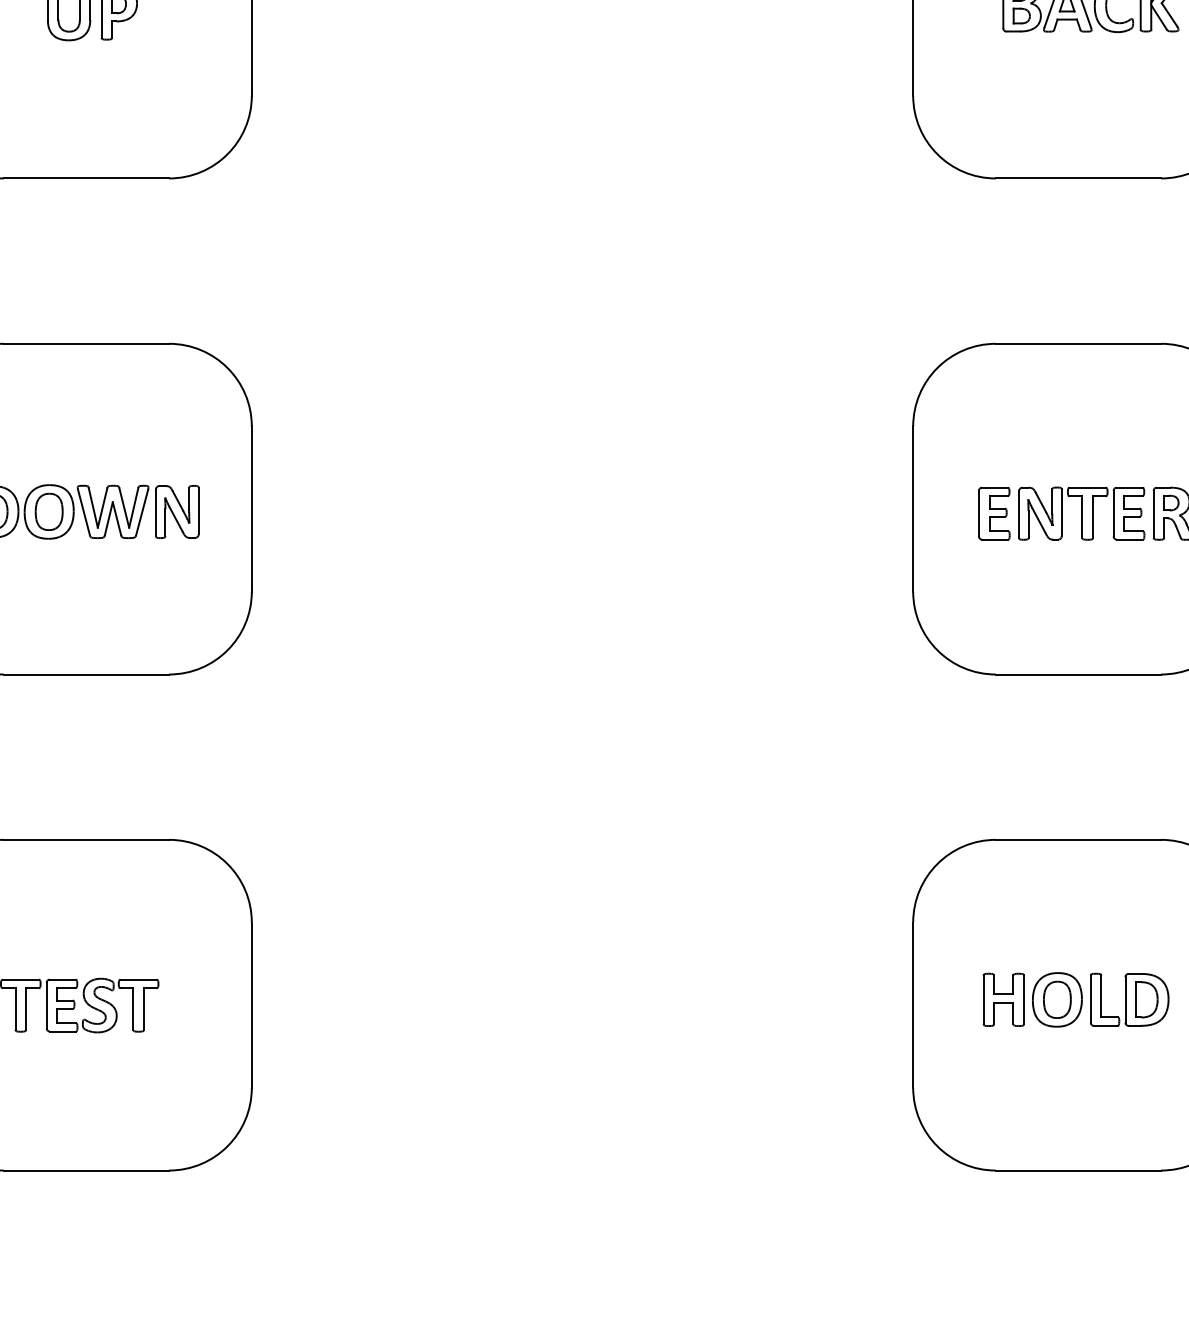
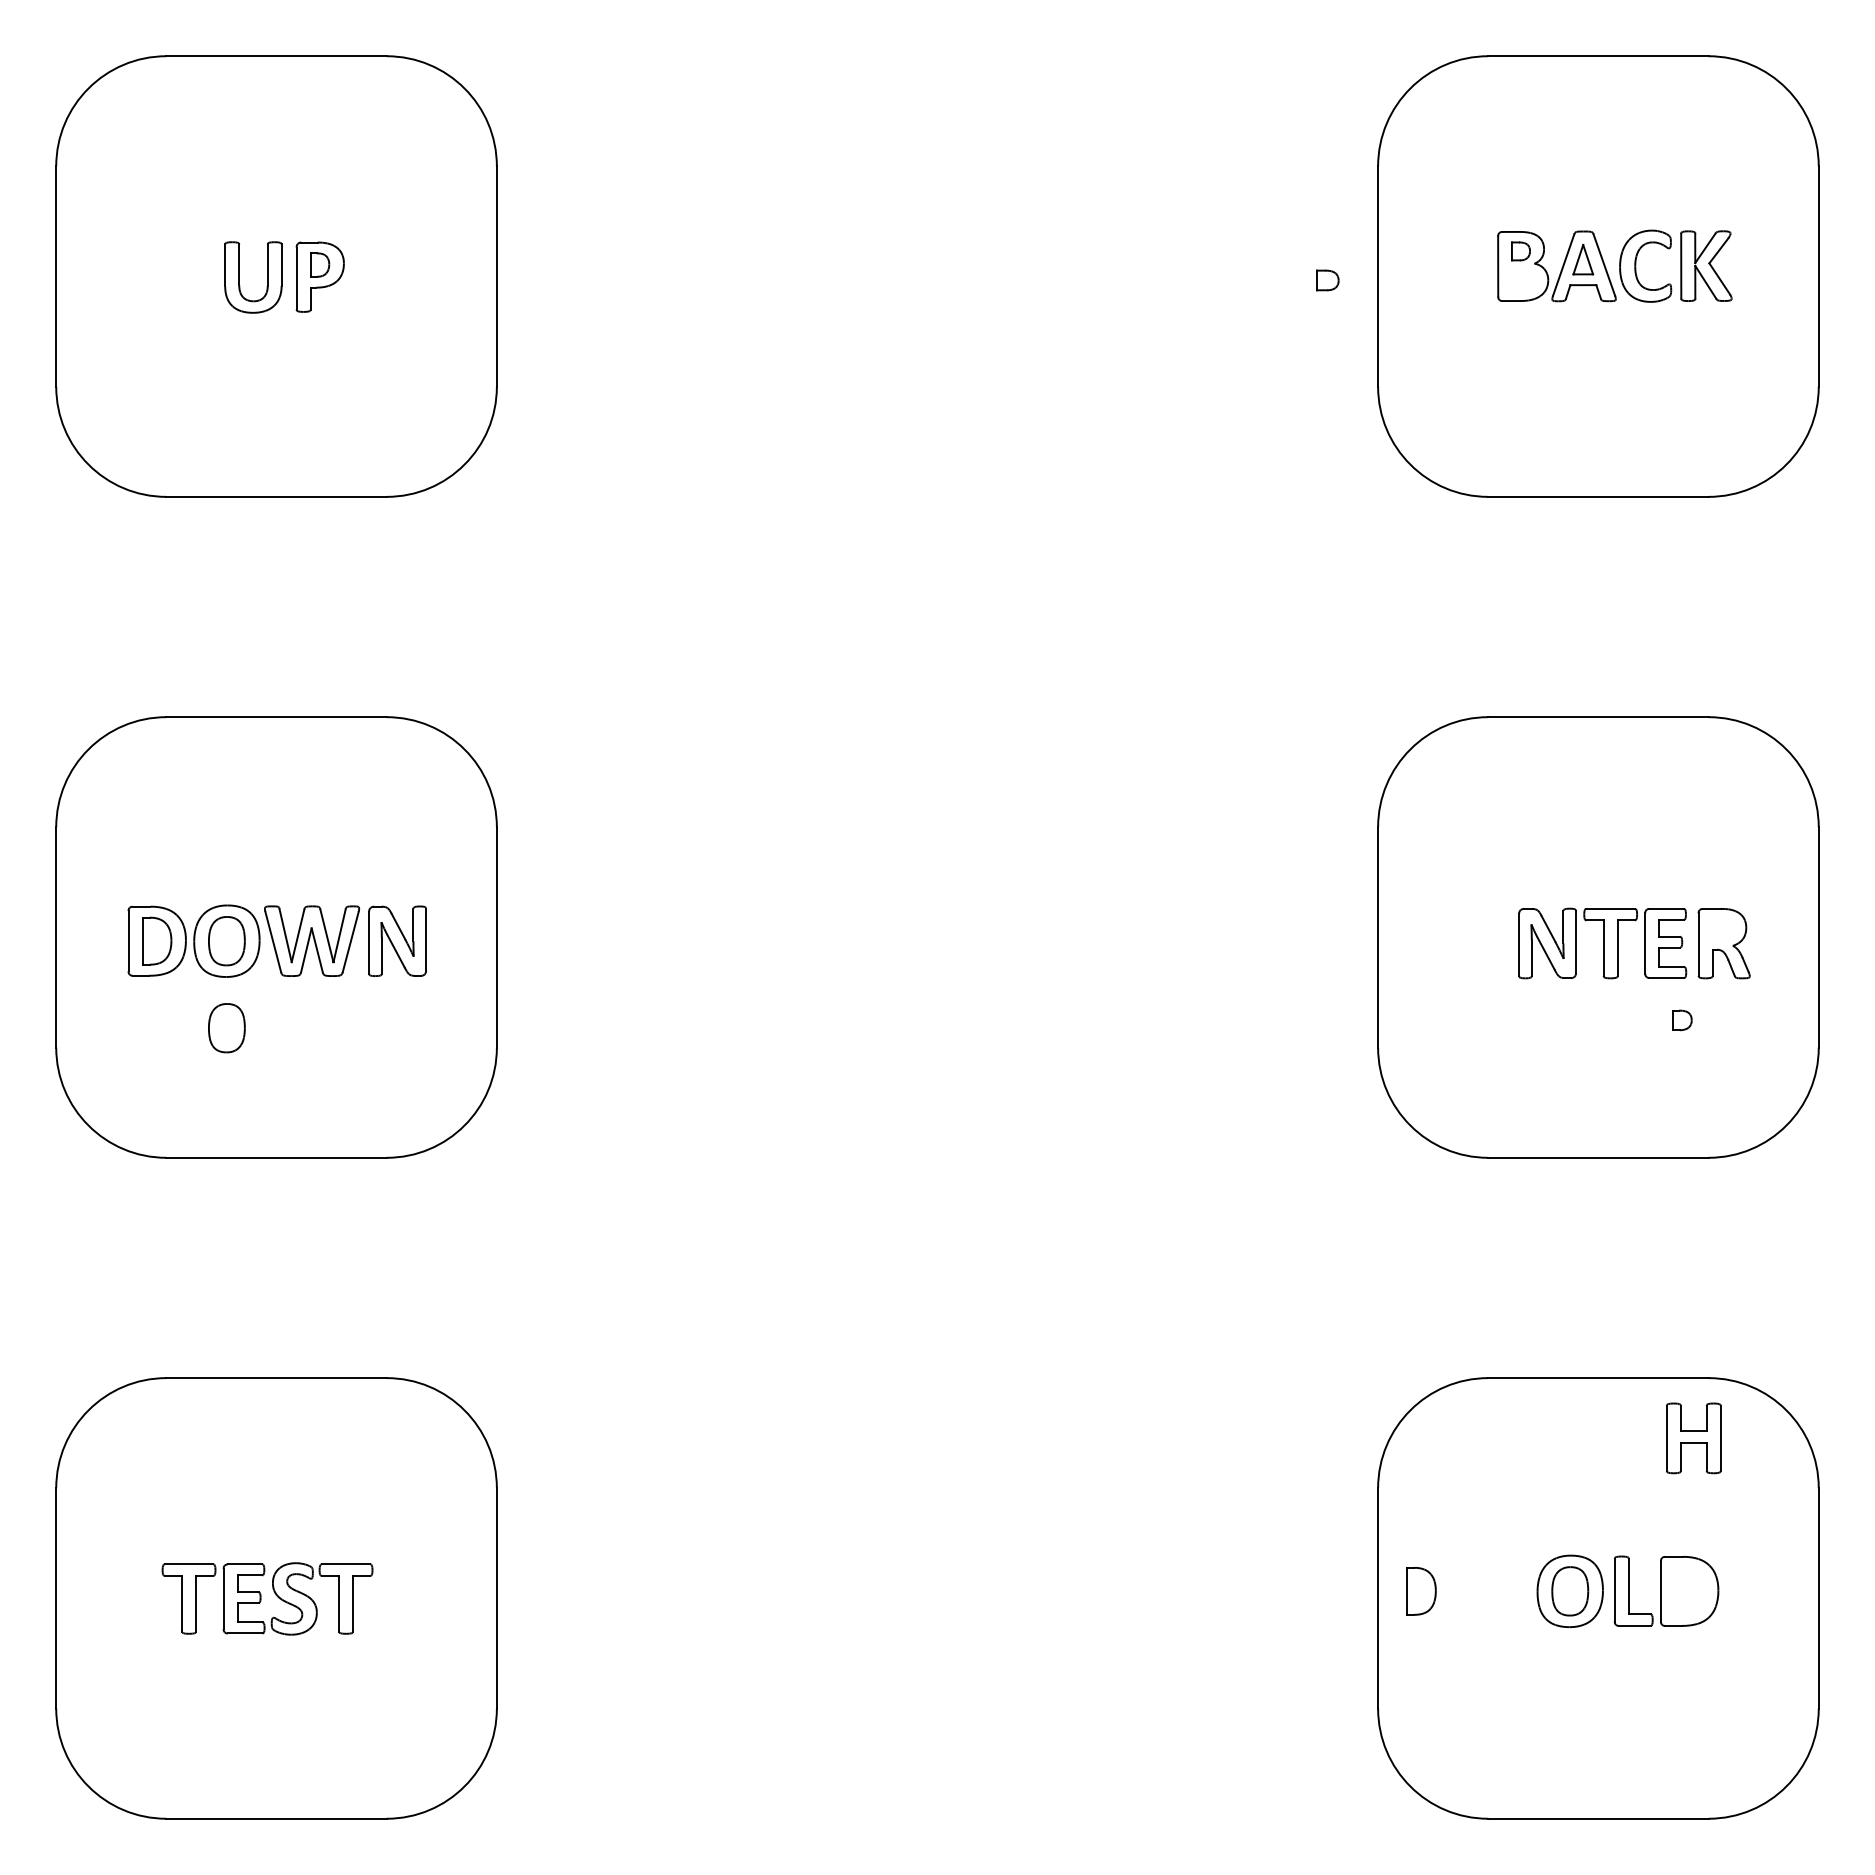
part: (1021, 16) -> (1327, 280), moved
part: (1171, 503) -> (1682, 1020), moved
part: (993, 513) -> (1485, 943), removed
part: (48, 577) -> (226, 1028), added
part: (1003, 999) -> (1693, 1438), moved
part: (1146, 999) -> (1421, 1591), moved

